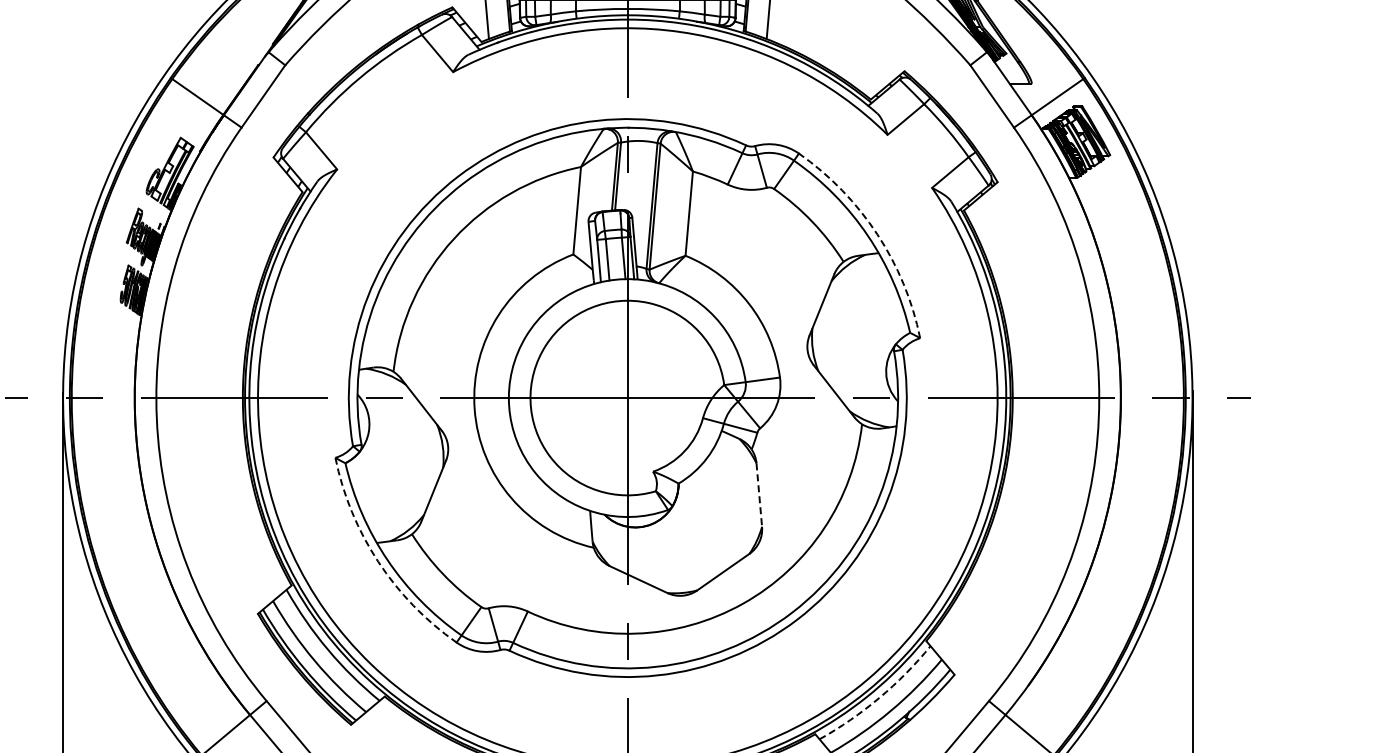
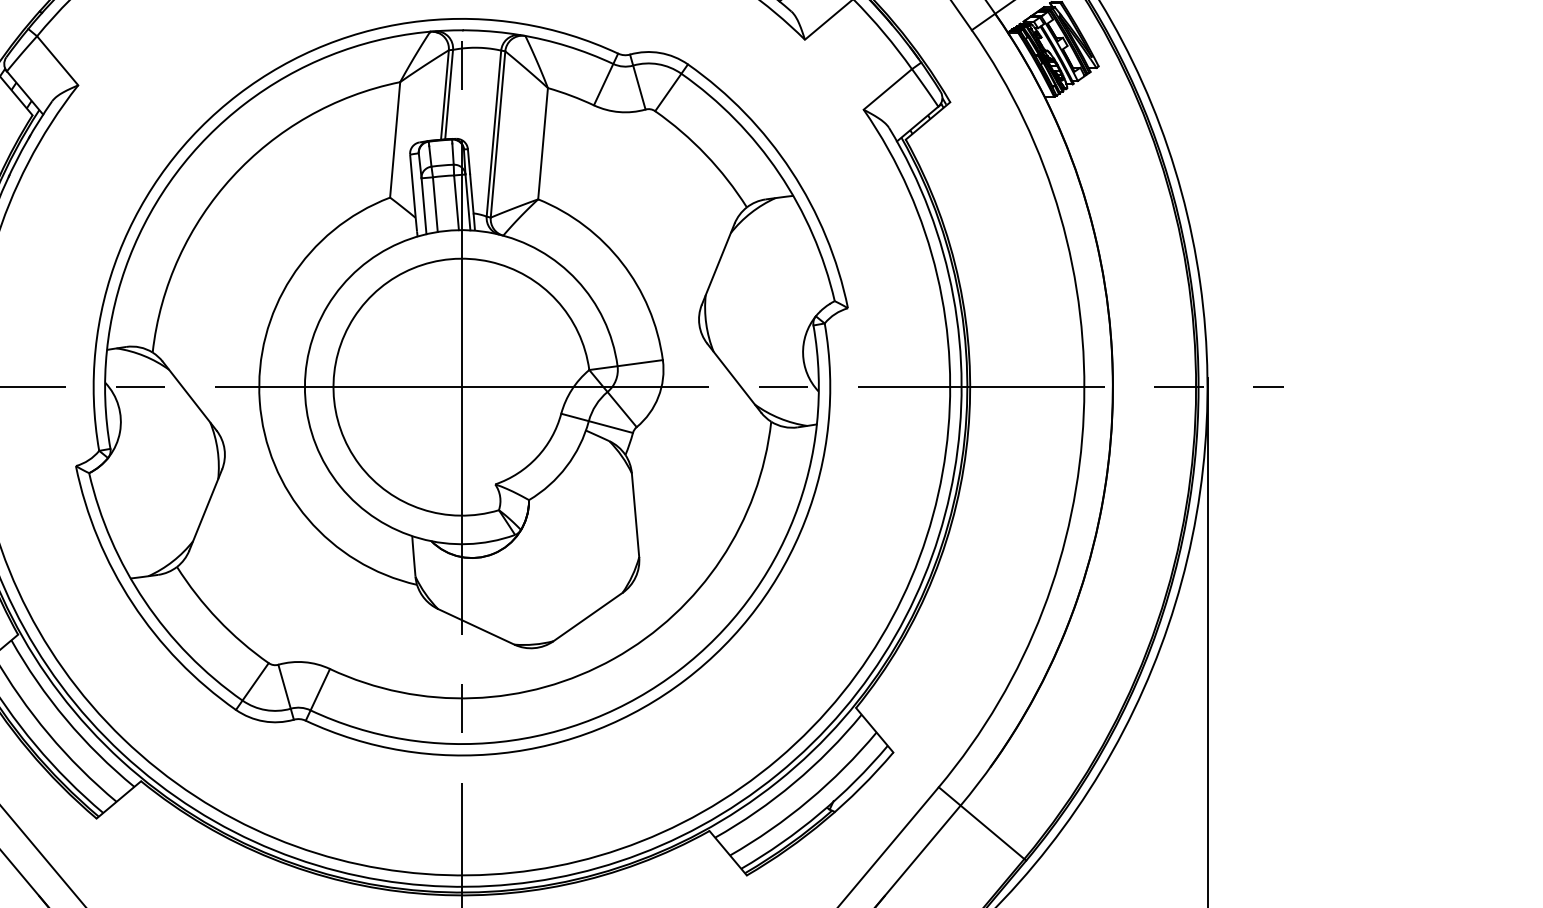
arc: (877, 234) -> (791, 171), dashed -> solid
line: (759, 495) -> (635, 515), dashed -> solid
arc: (378, 561) -> (132, 602), dashed -> solid
arc: (879, 697) -> (794, 782), dashed -> solid

